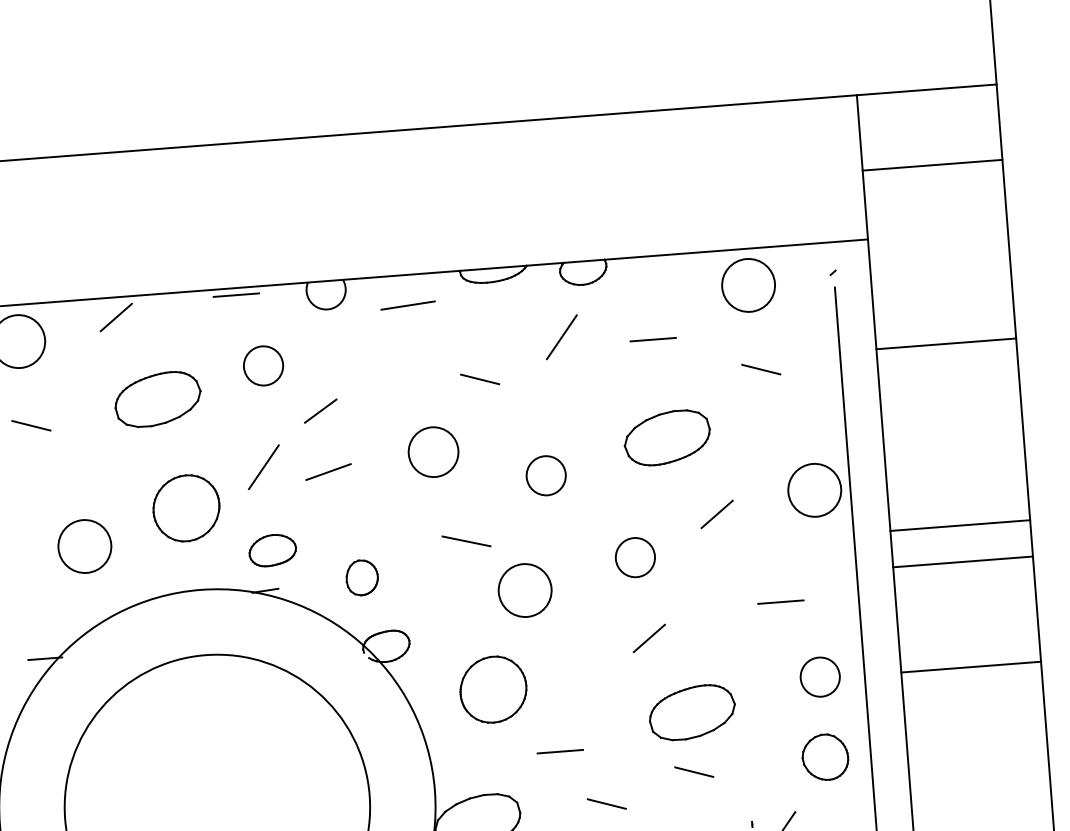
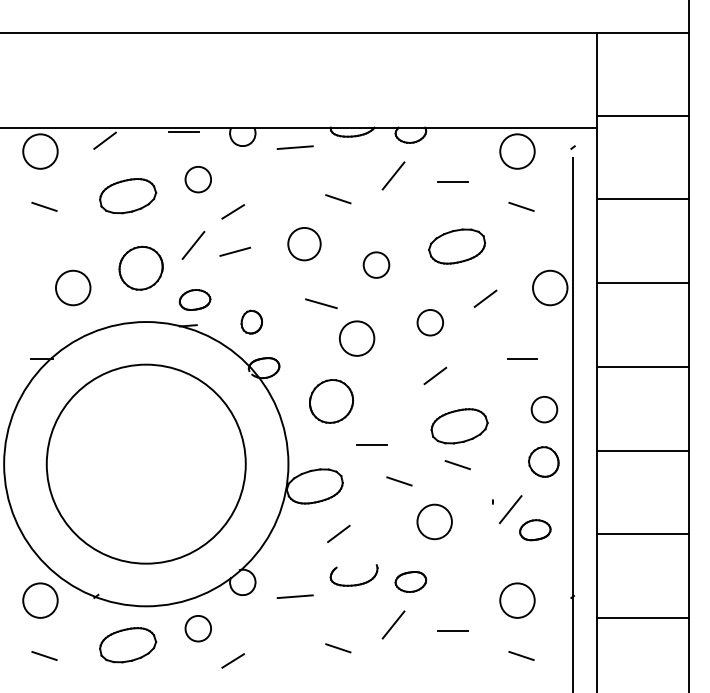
line: (931, 165) -> (642, 115), moved
line: (959, 526) -> (642, 283), moved
line: (962, 561) -> (642, 366), moved
line: (970, 666) -> (642, 450), moved

